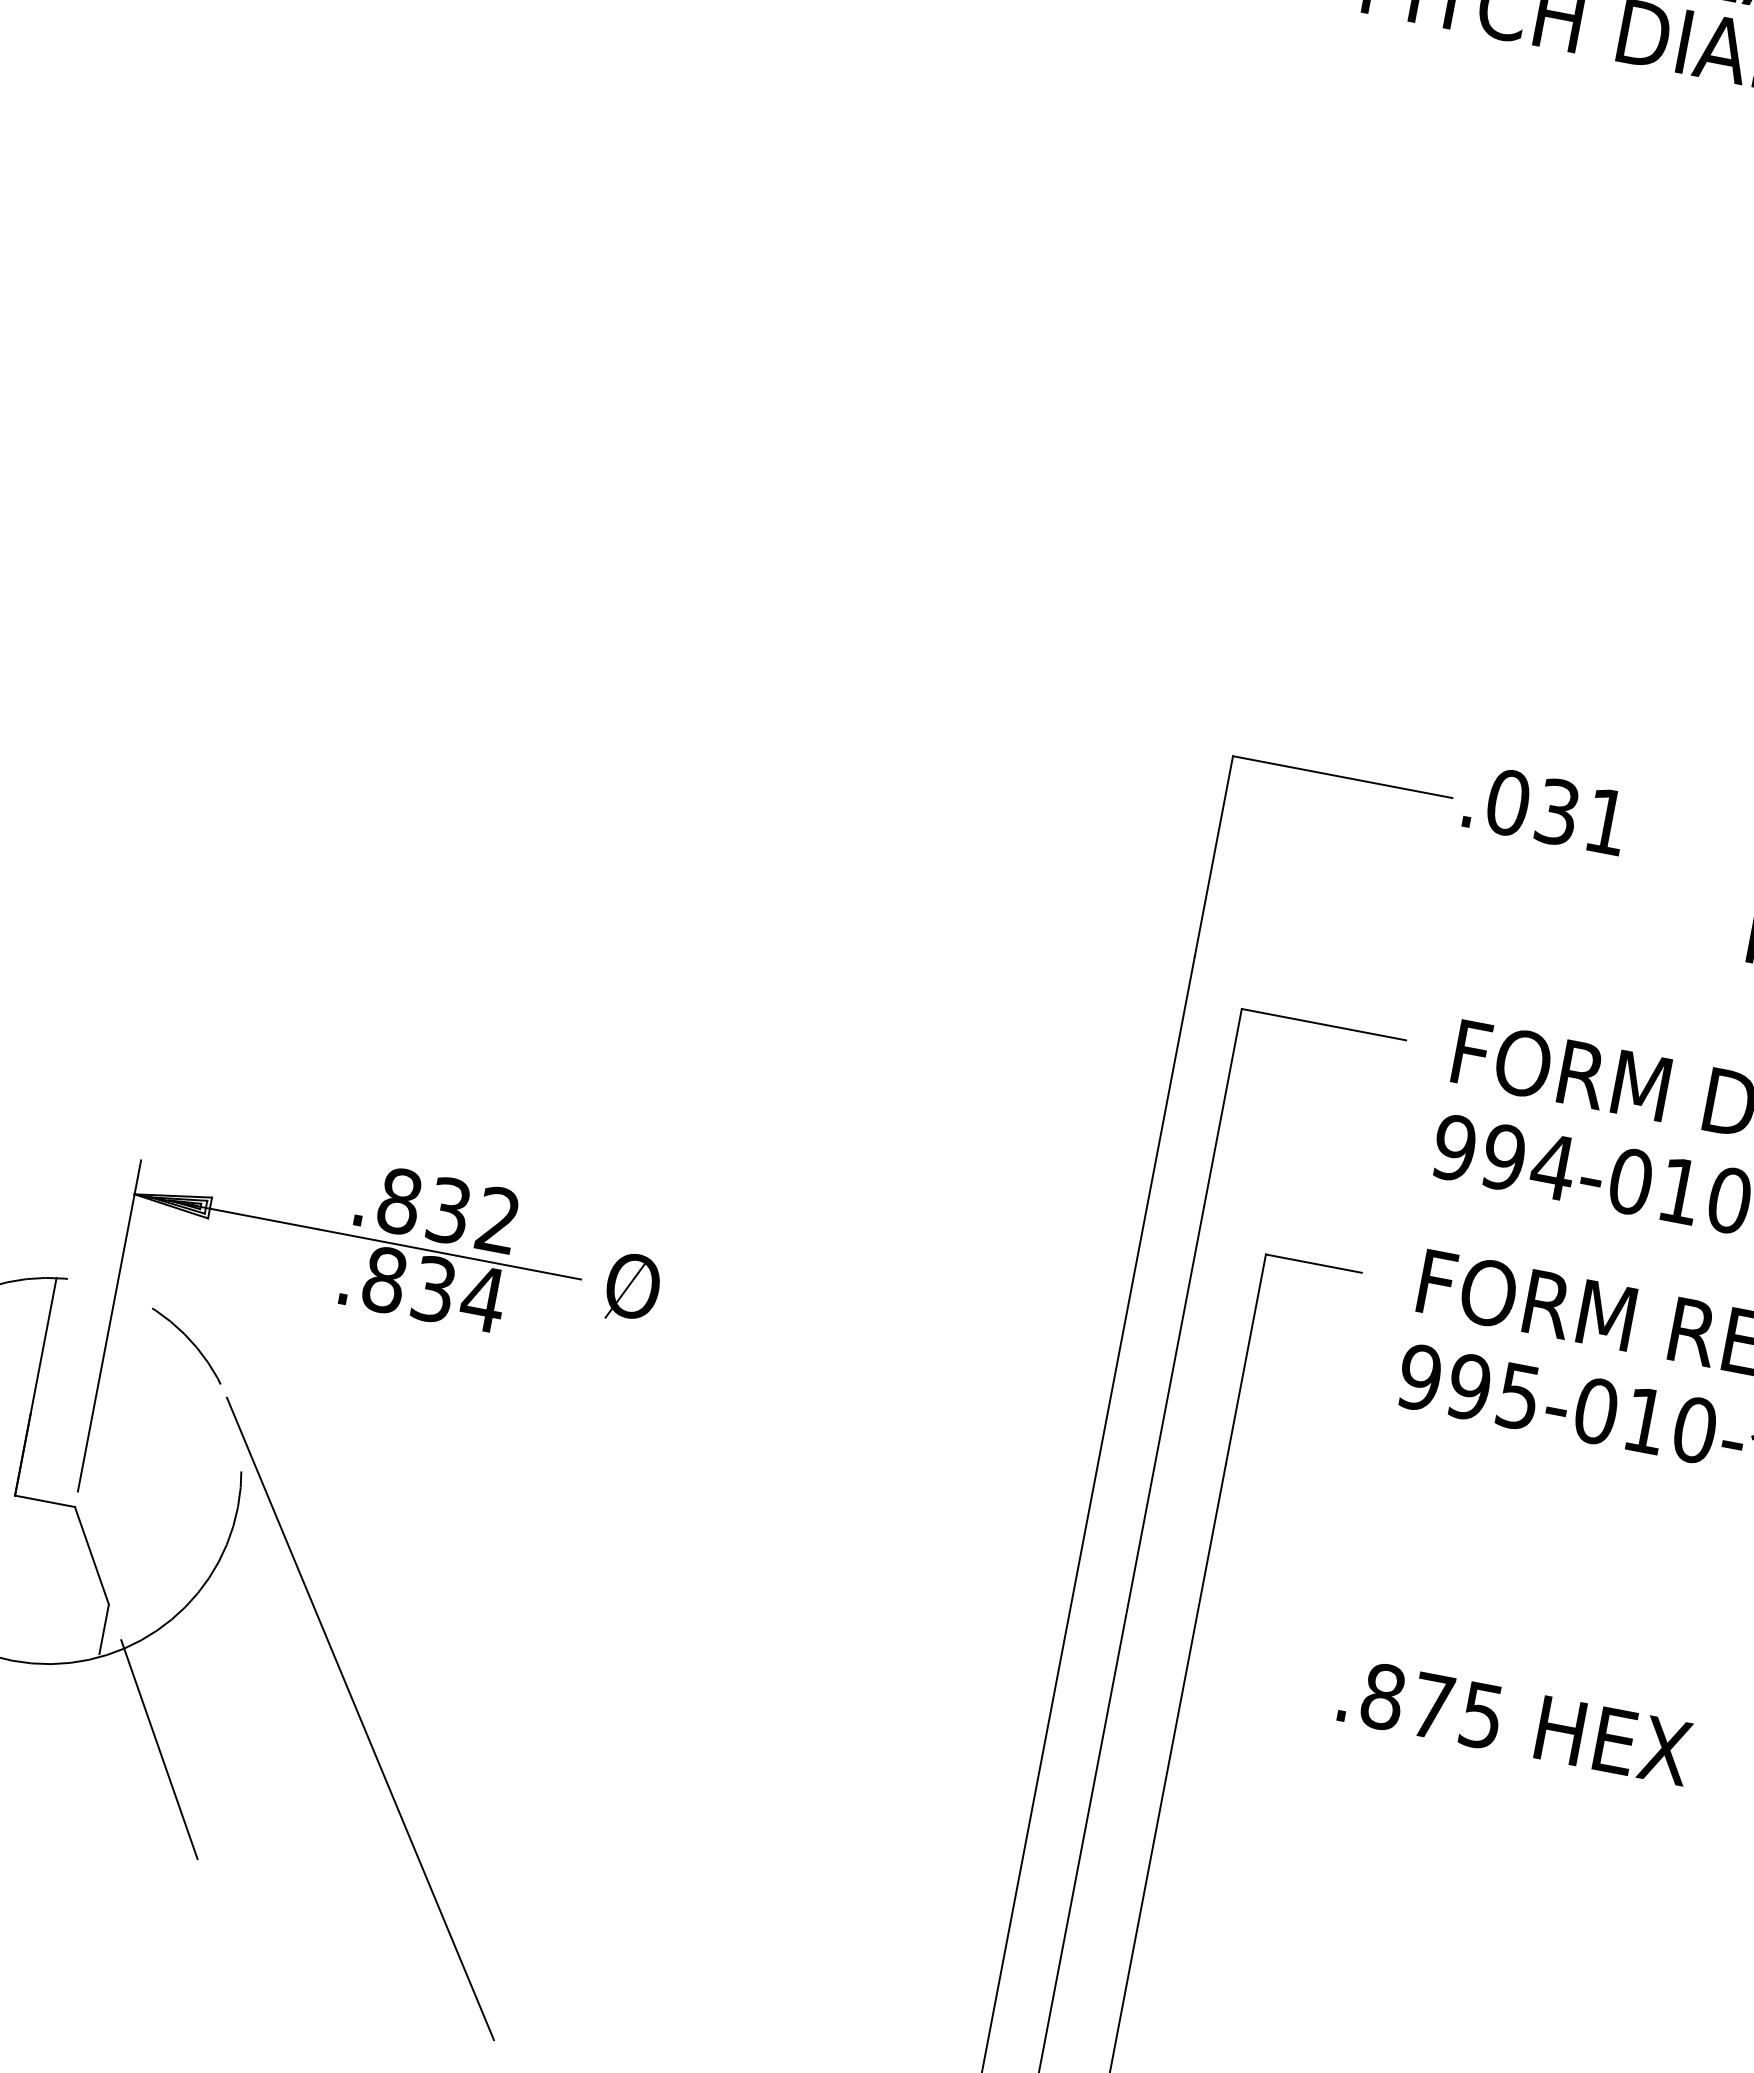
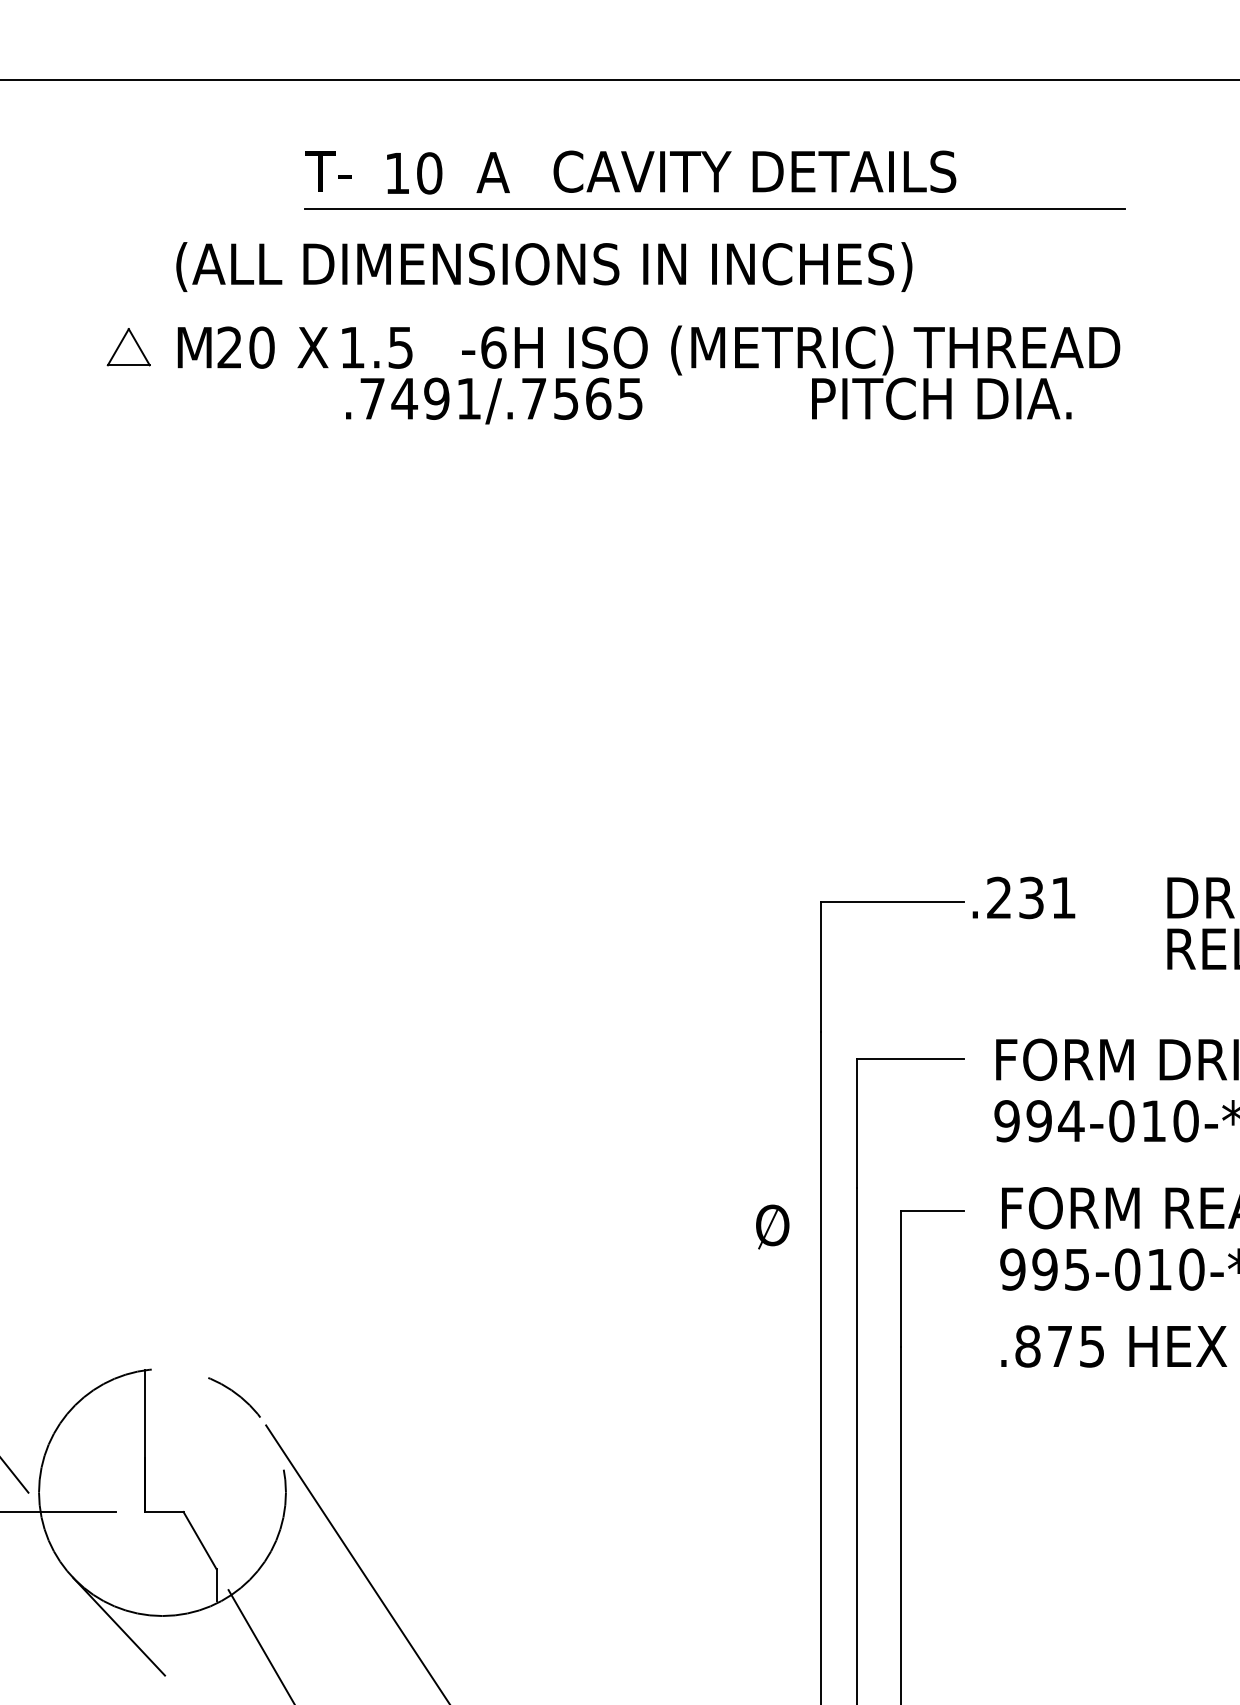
text: (1508, 802) -> (999, 897), .031 -> .231
part: (632, 1287) -> (772, 1226), moved
part: (344, 1304) -> (328, 1352), removed
text: (1516, 1722) -> (1114, 1346), moved

